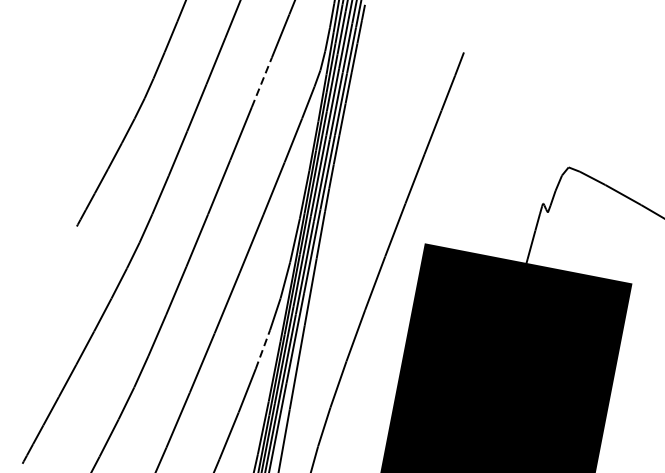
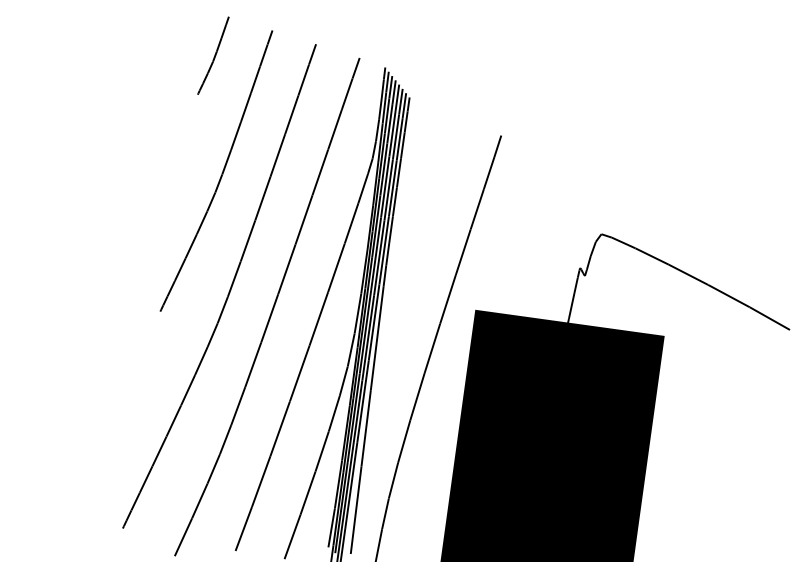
line: (262, 82) -> (320, 172), dashed -> solid
line: (263, 349) -> (334, 413), dashed -> solid

